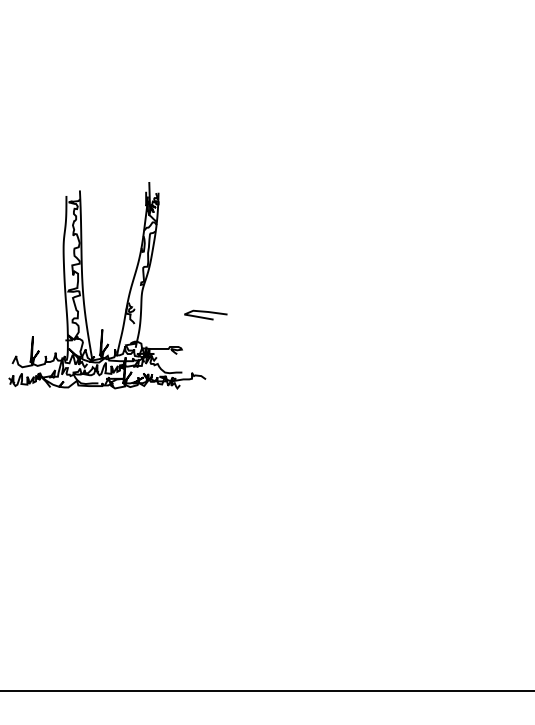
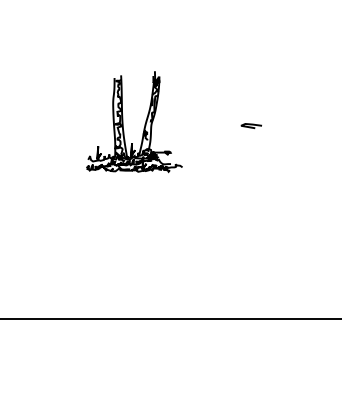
part: (203, 315) -> (250, 126), moved

